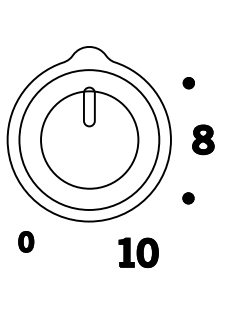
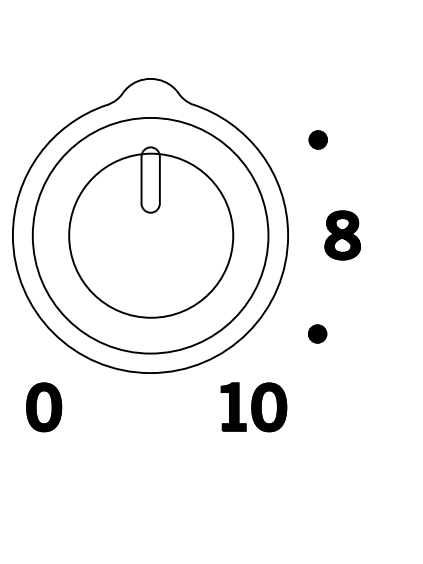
part: (26, 241) -> (44, 406), size x1.43
part: (138, 252) -> (253, 406), moved

